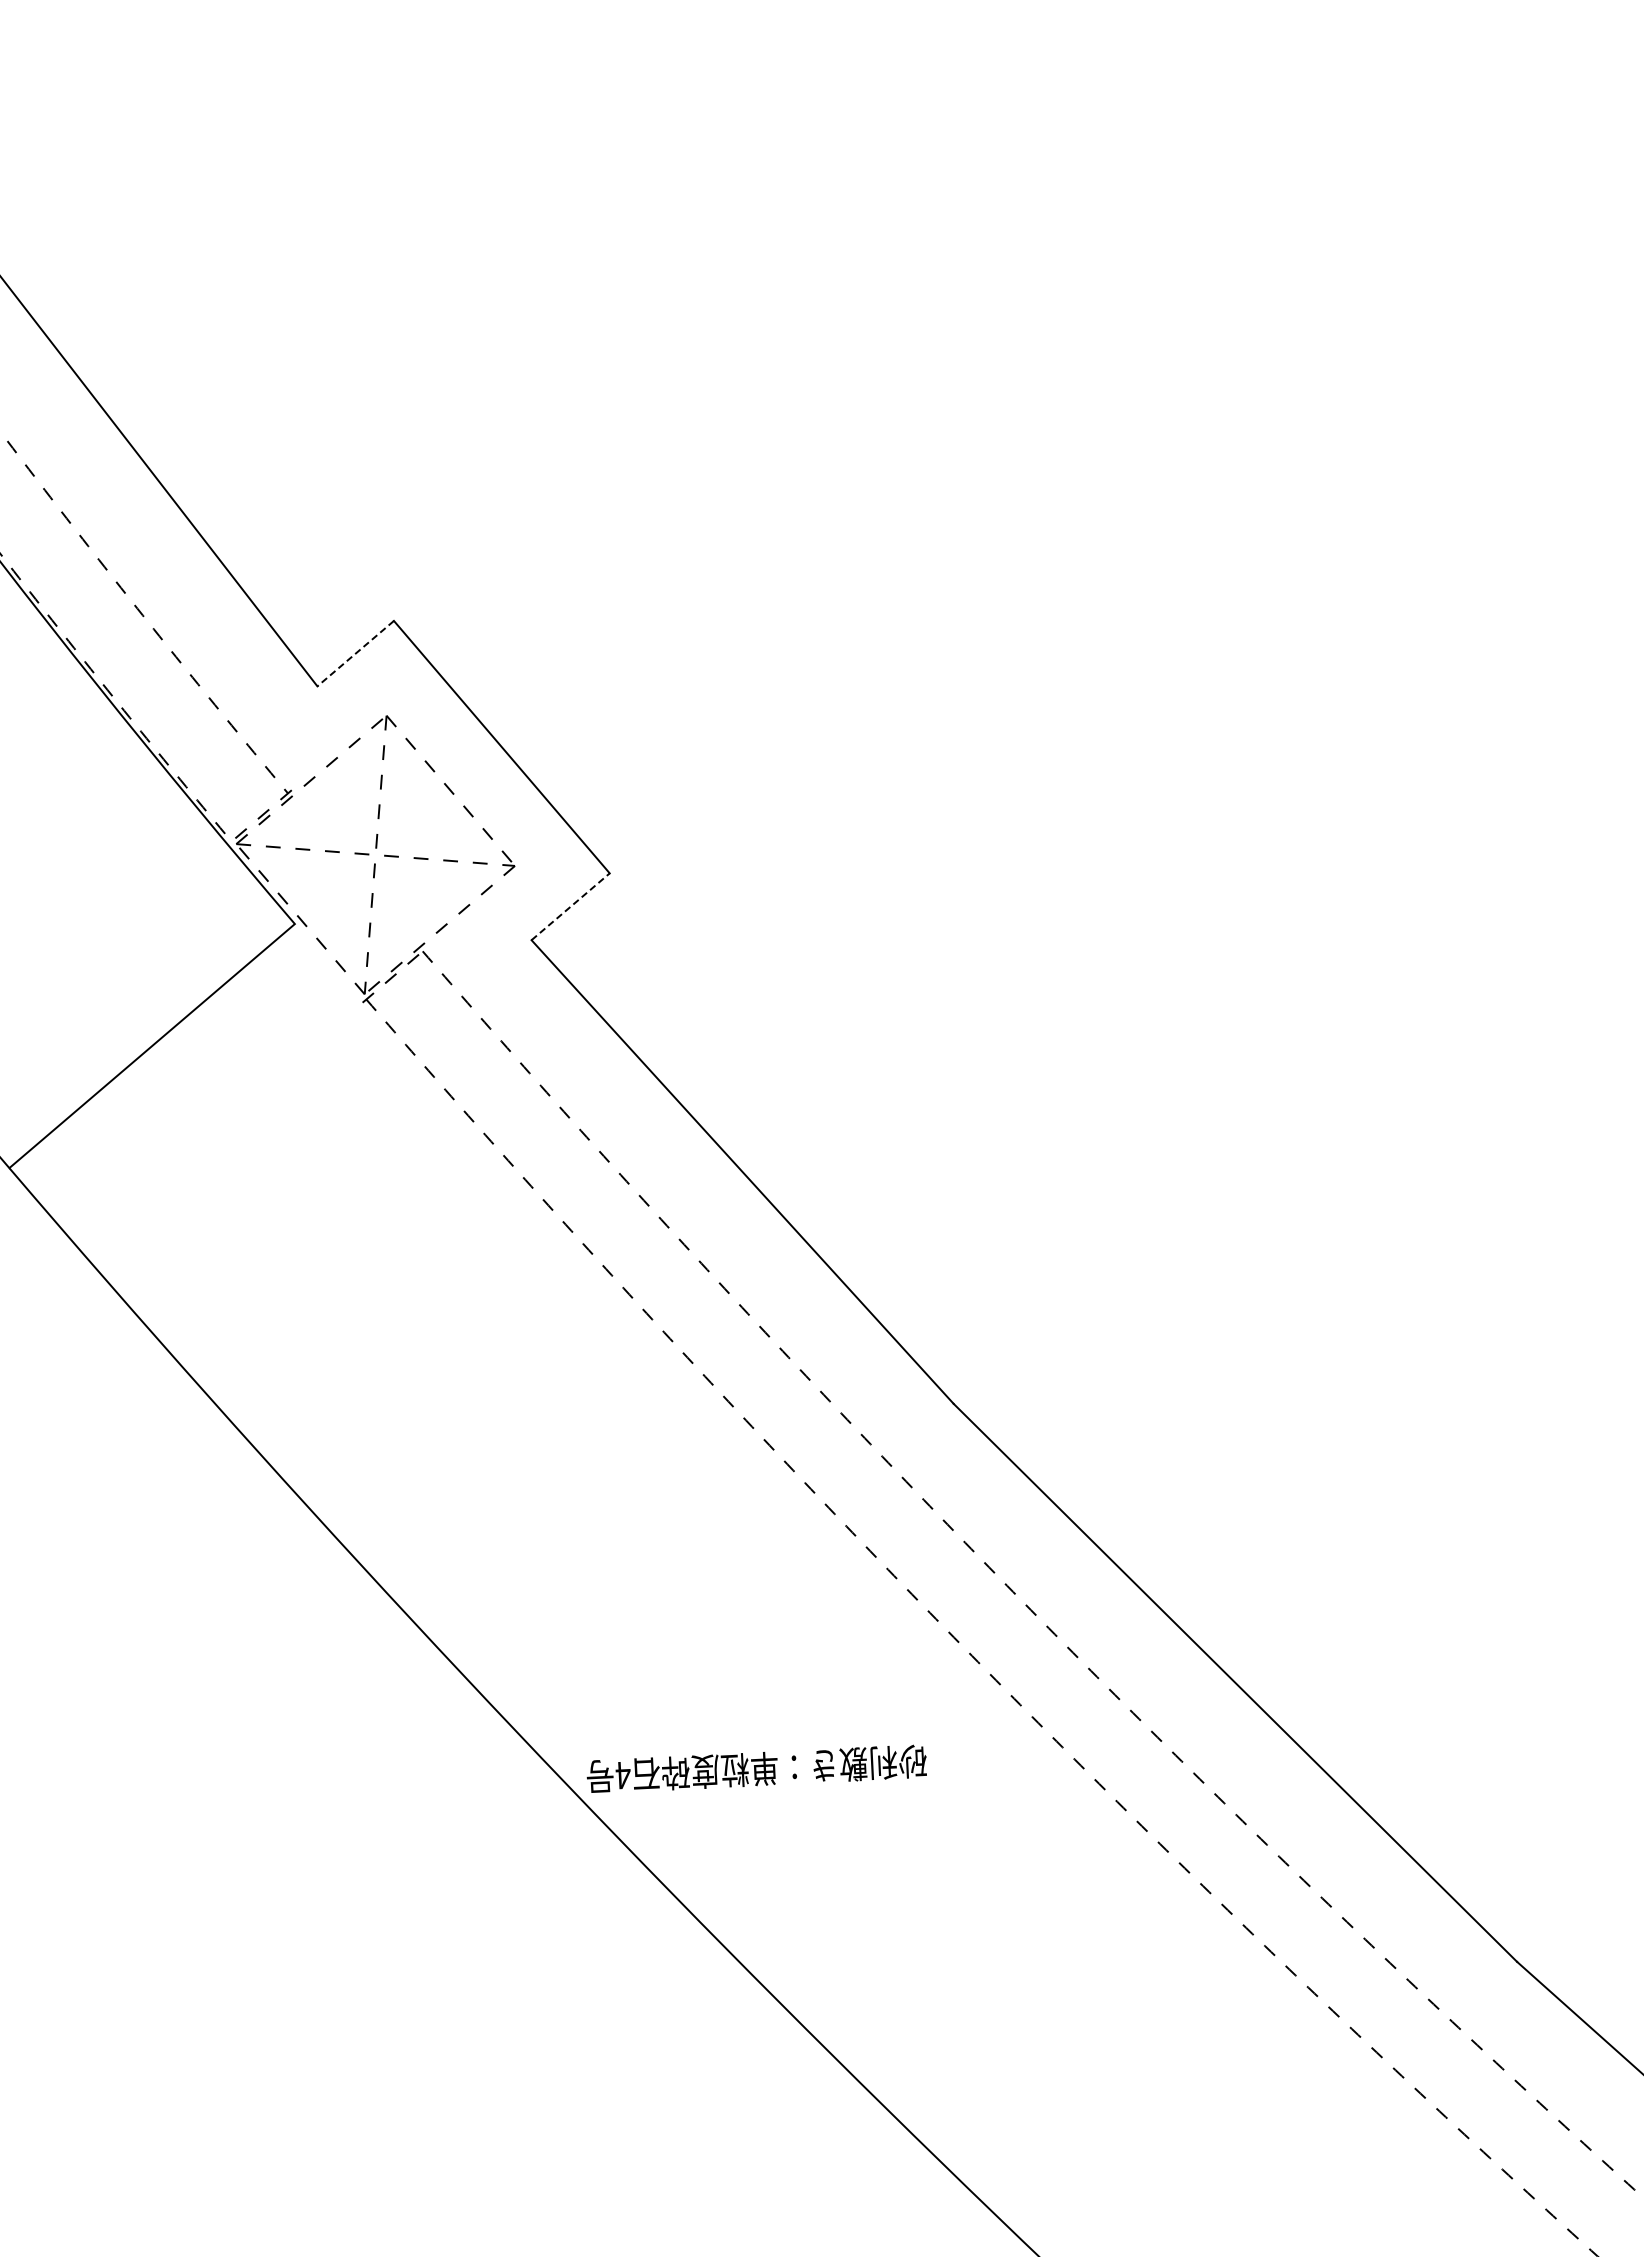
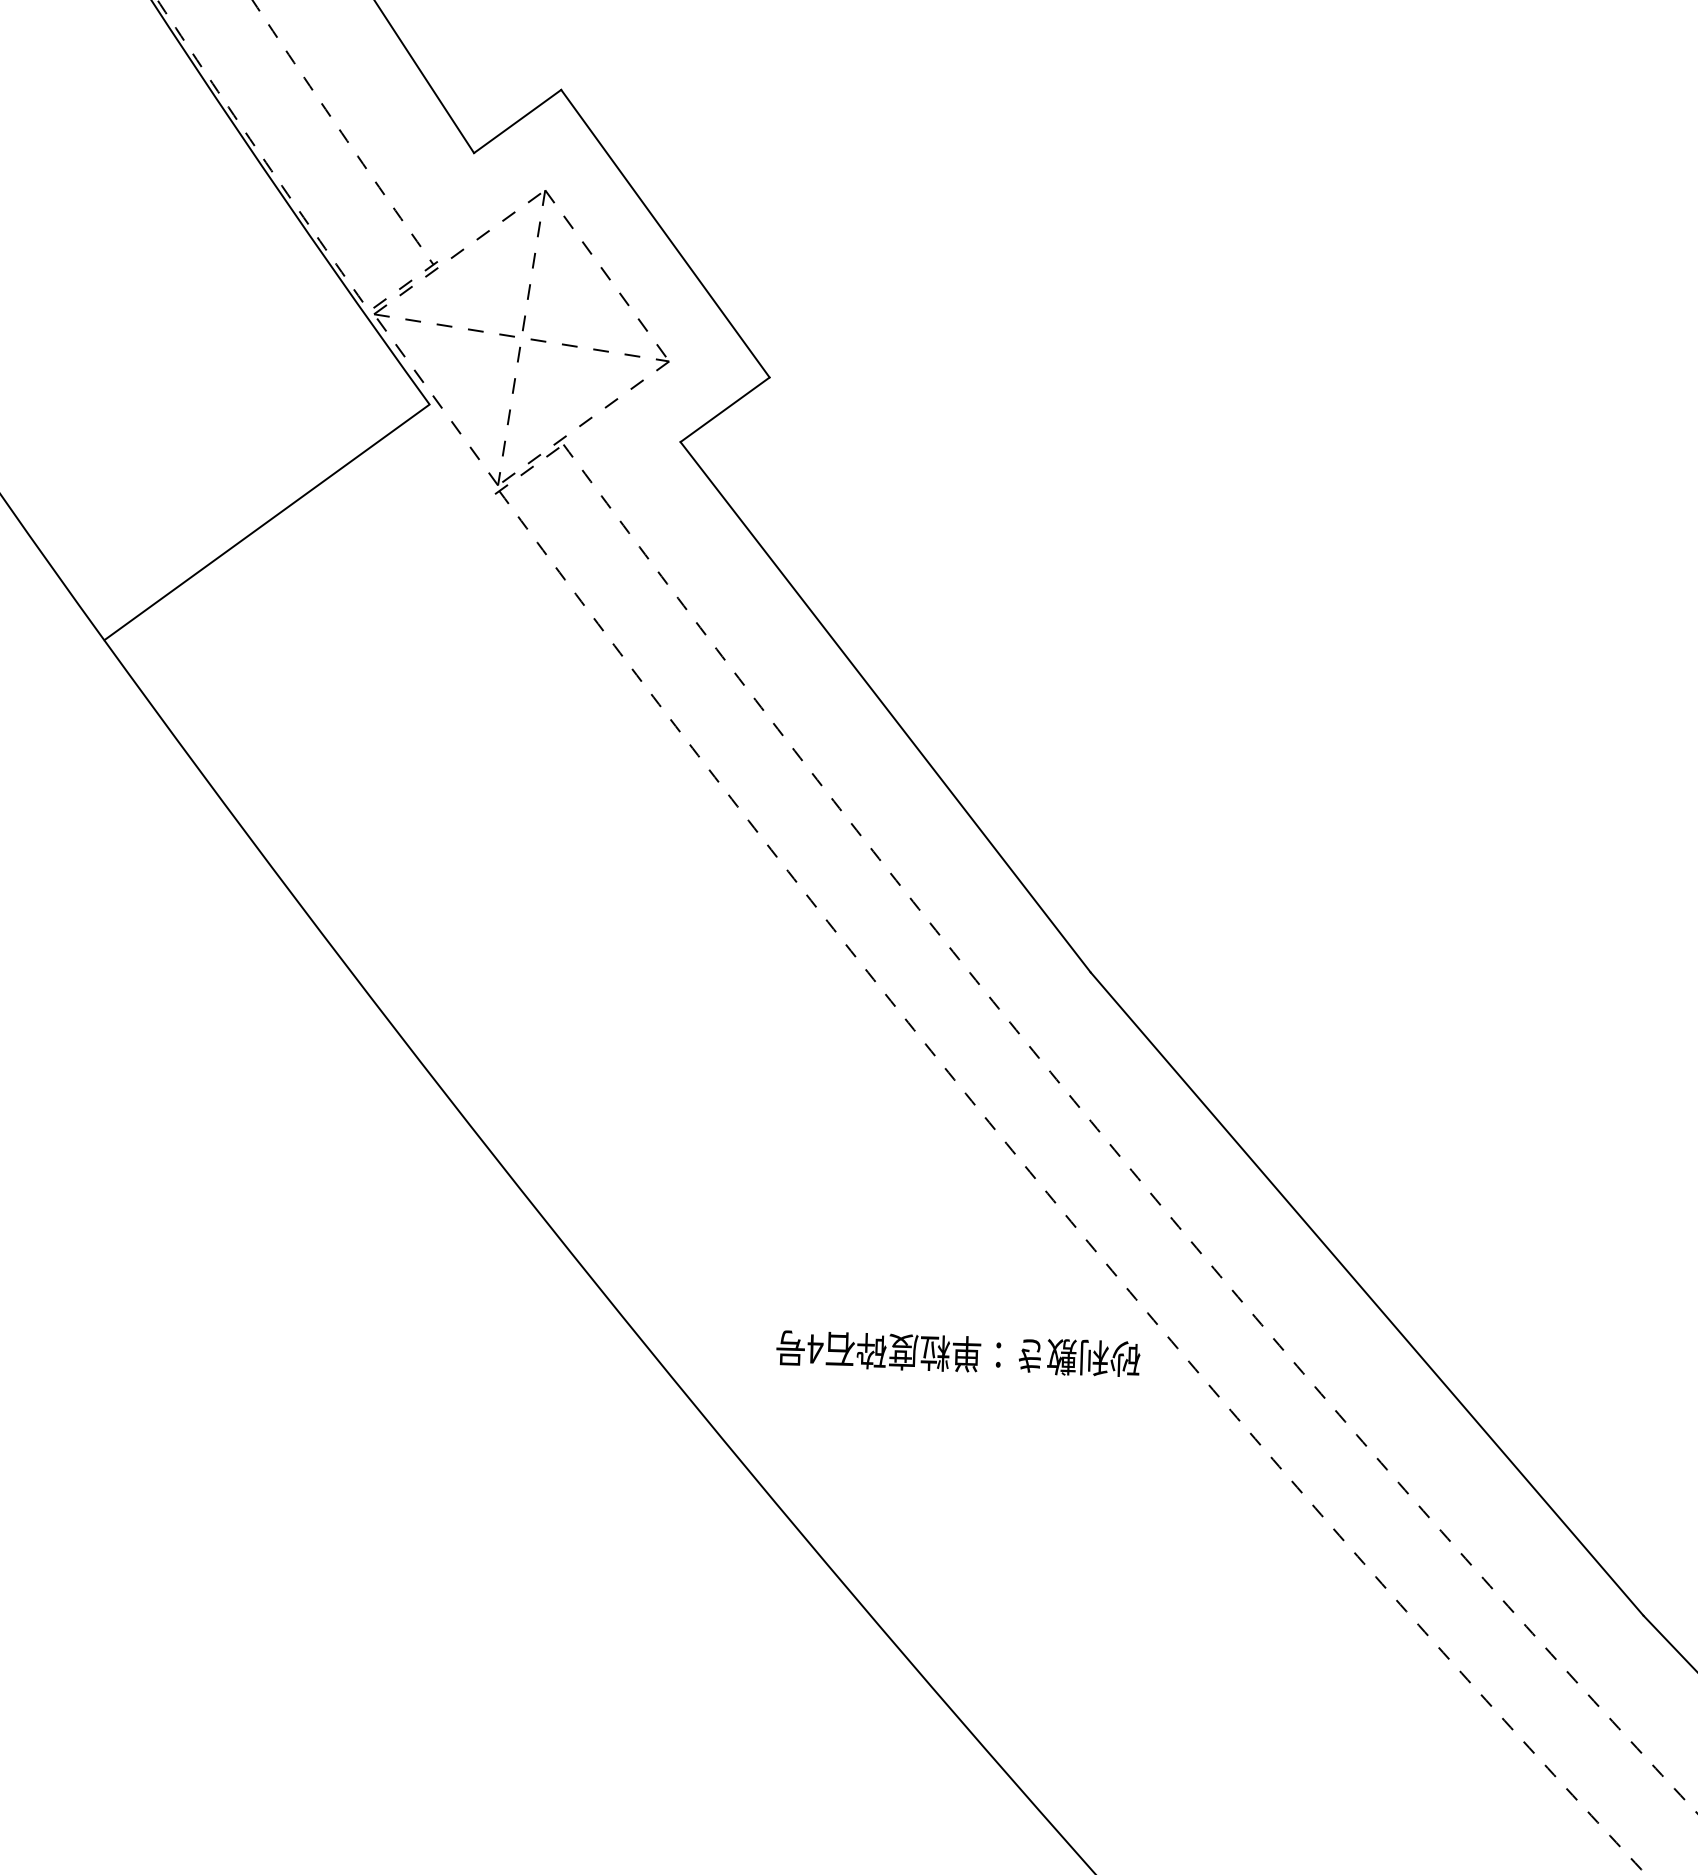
line: (355, 653) -> (517, 121), dashed -> solid
line: (571, 906) -> (726, 409), dashed -> solid
text: (756, 1768) -> (958, 1353), moved

